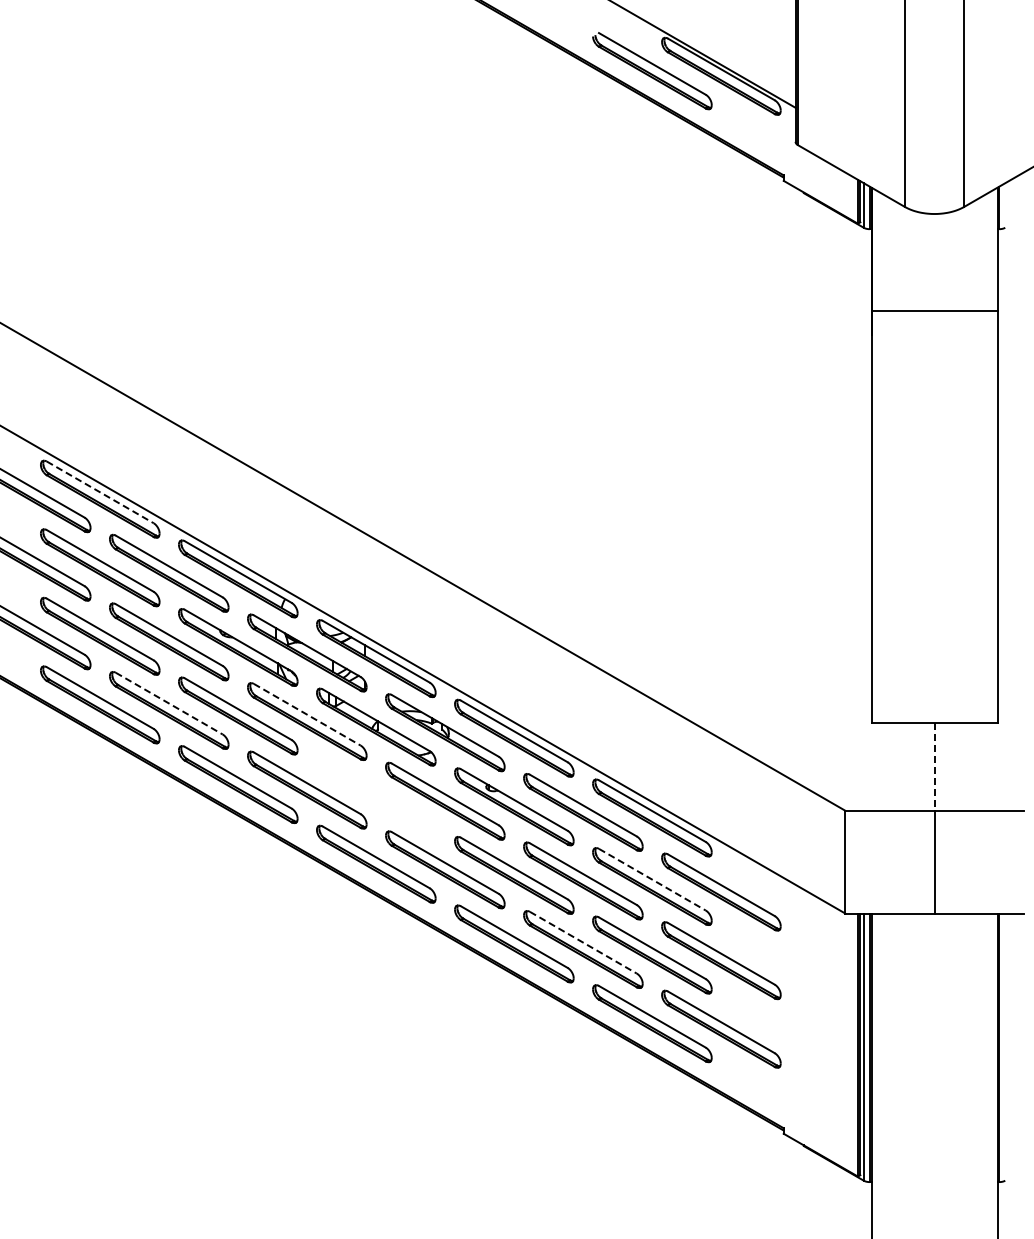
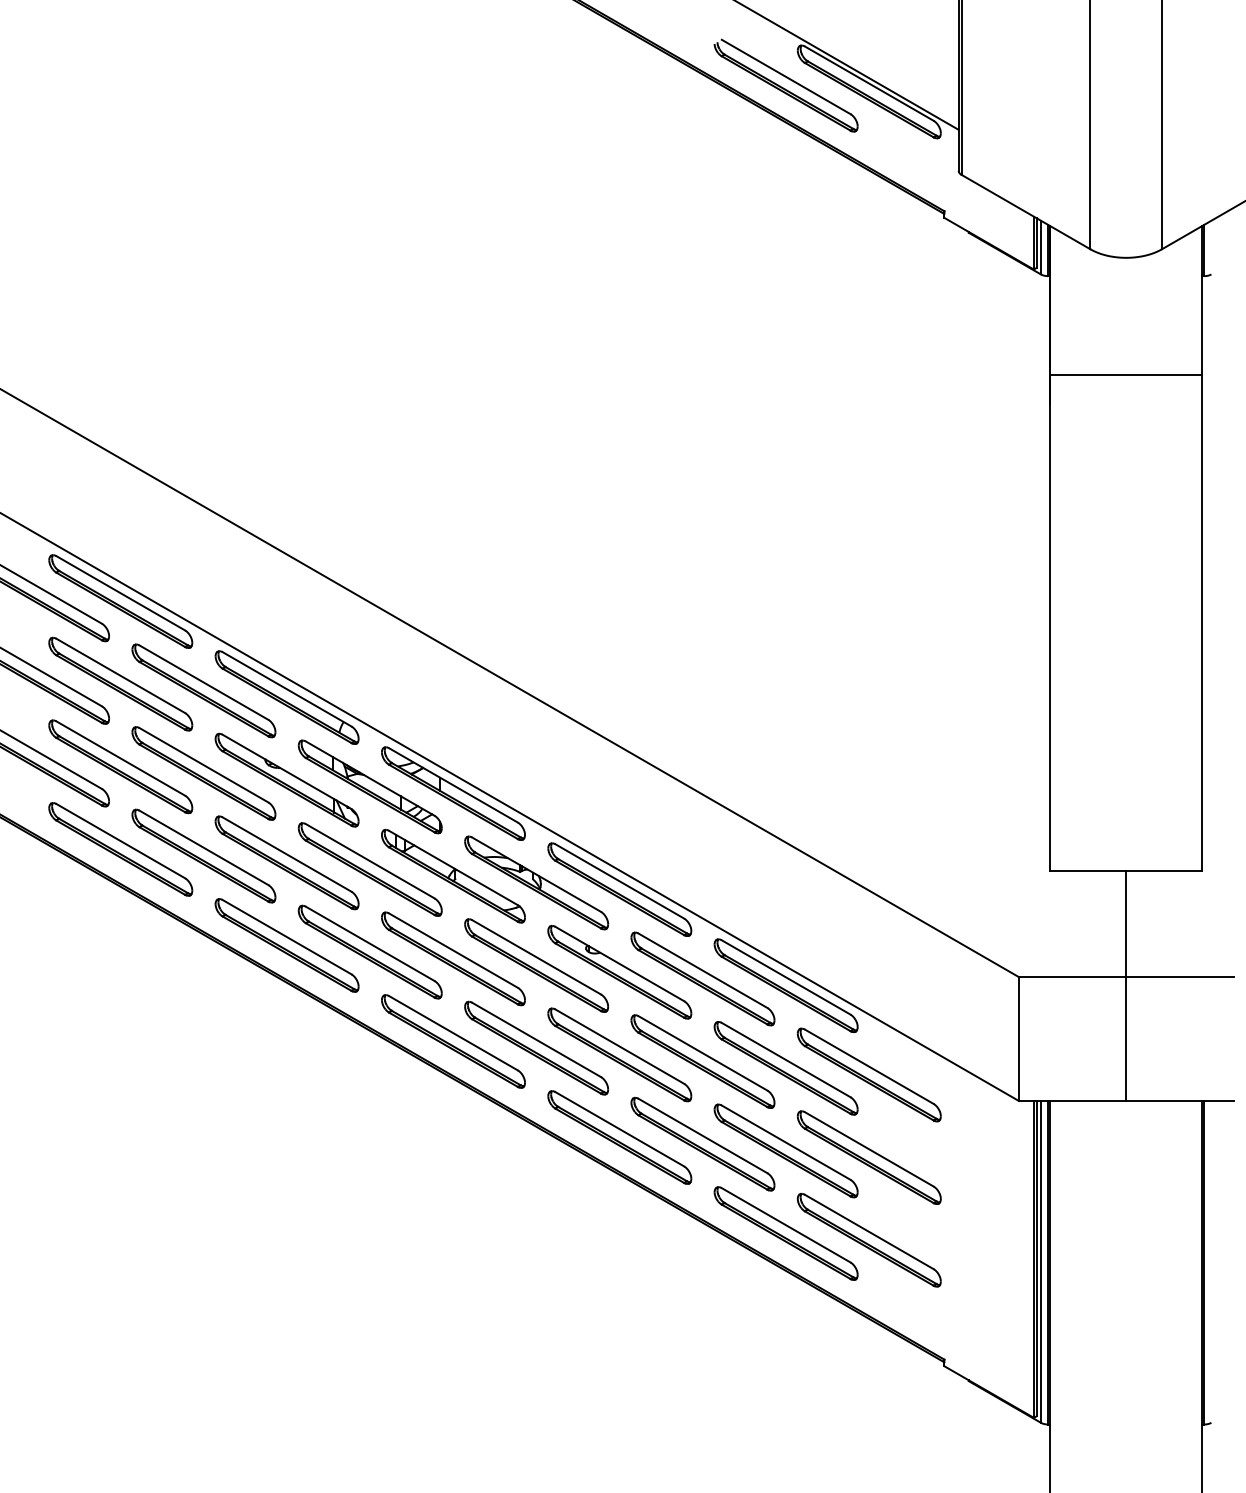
line: (100, 492) -> (121, 593), dashed -> solid
line: (169, 703) -> (204, 847), dashed -> solid
line: (307, 714) -> (370, 860), dashed -> solid
line: (934, 766) -> (1126, 923), dashed -> solid
part: (376, 795) -> (453, 958), added
line: (652, 879) -> (786, 1059), dashed -> solid
line: (583, 942) -> (703, 1135), dashed -> solid

